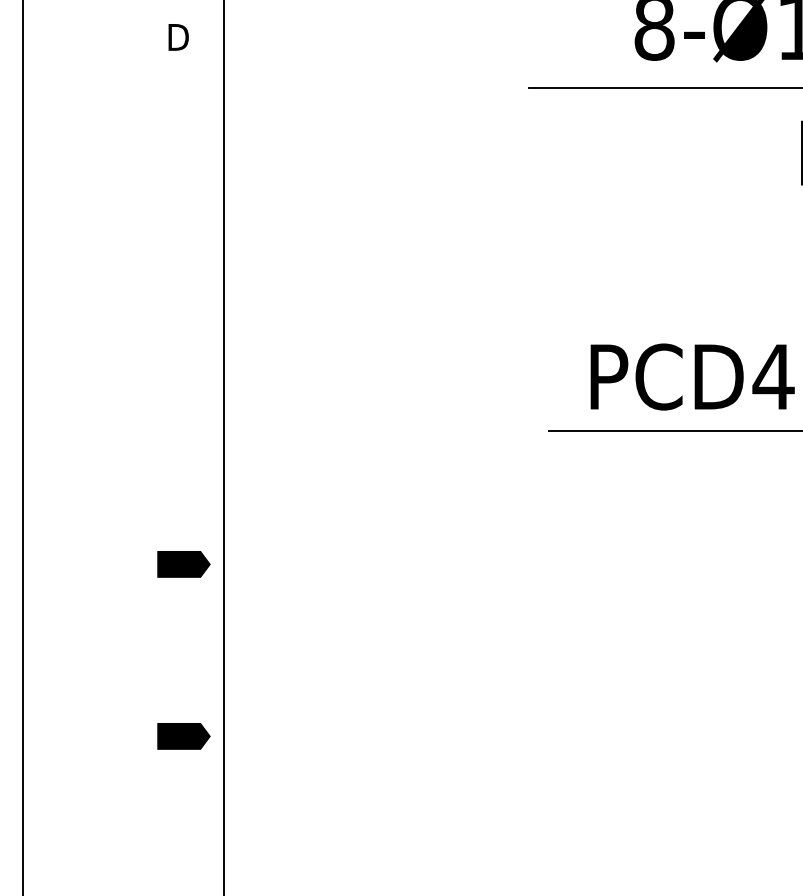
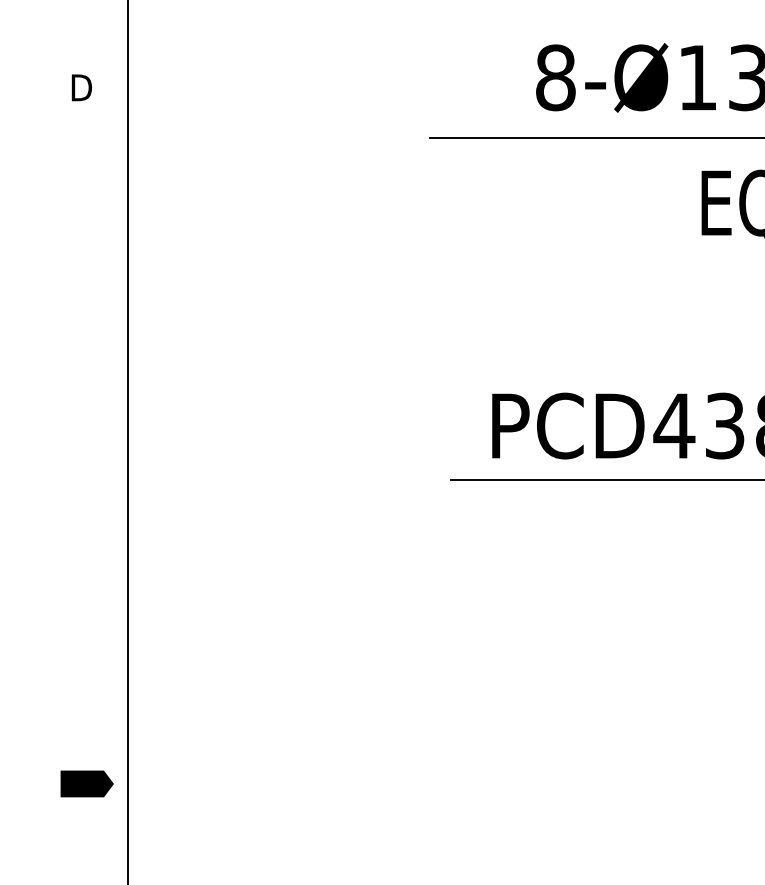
line: (183, 564) -> (86, 612), removed

